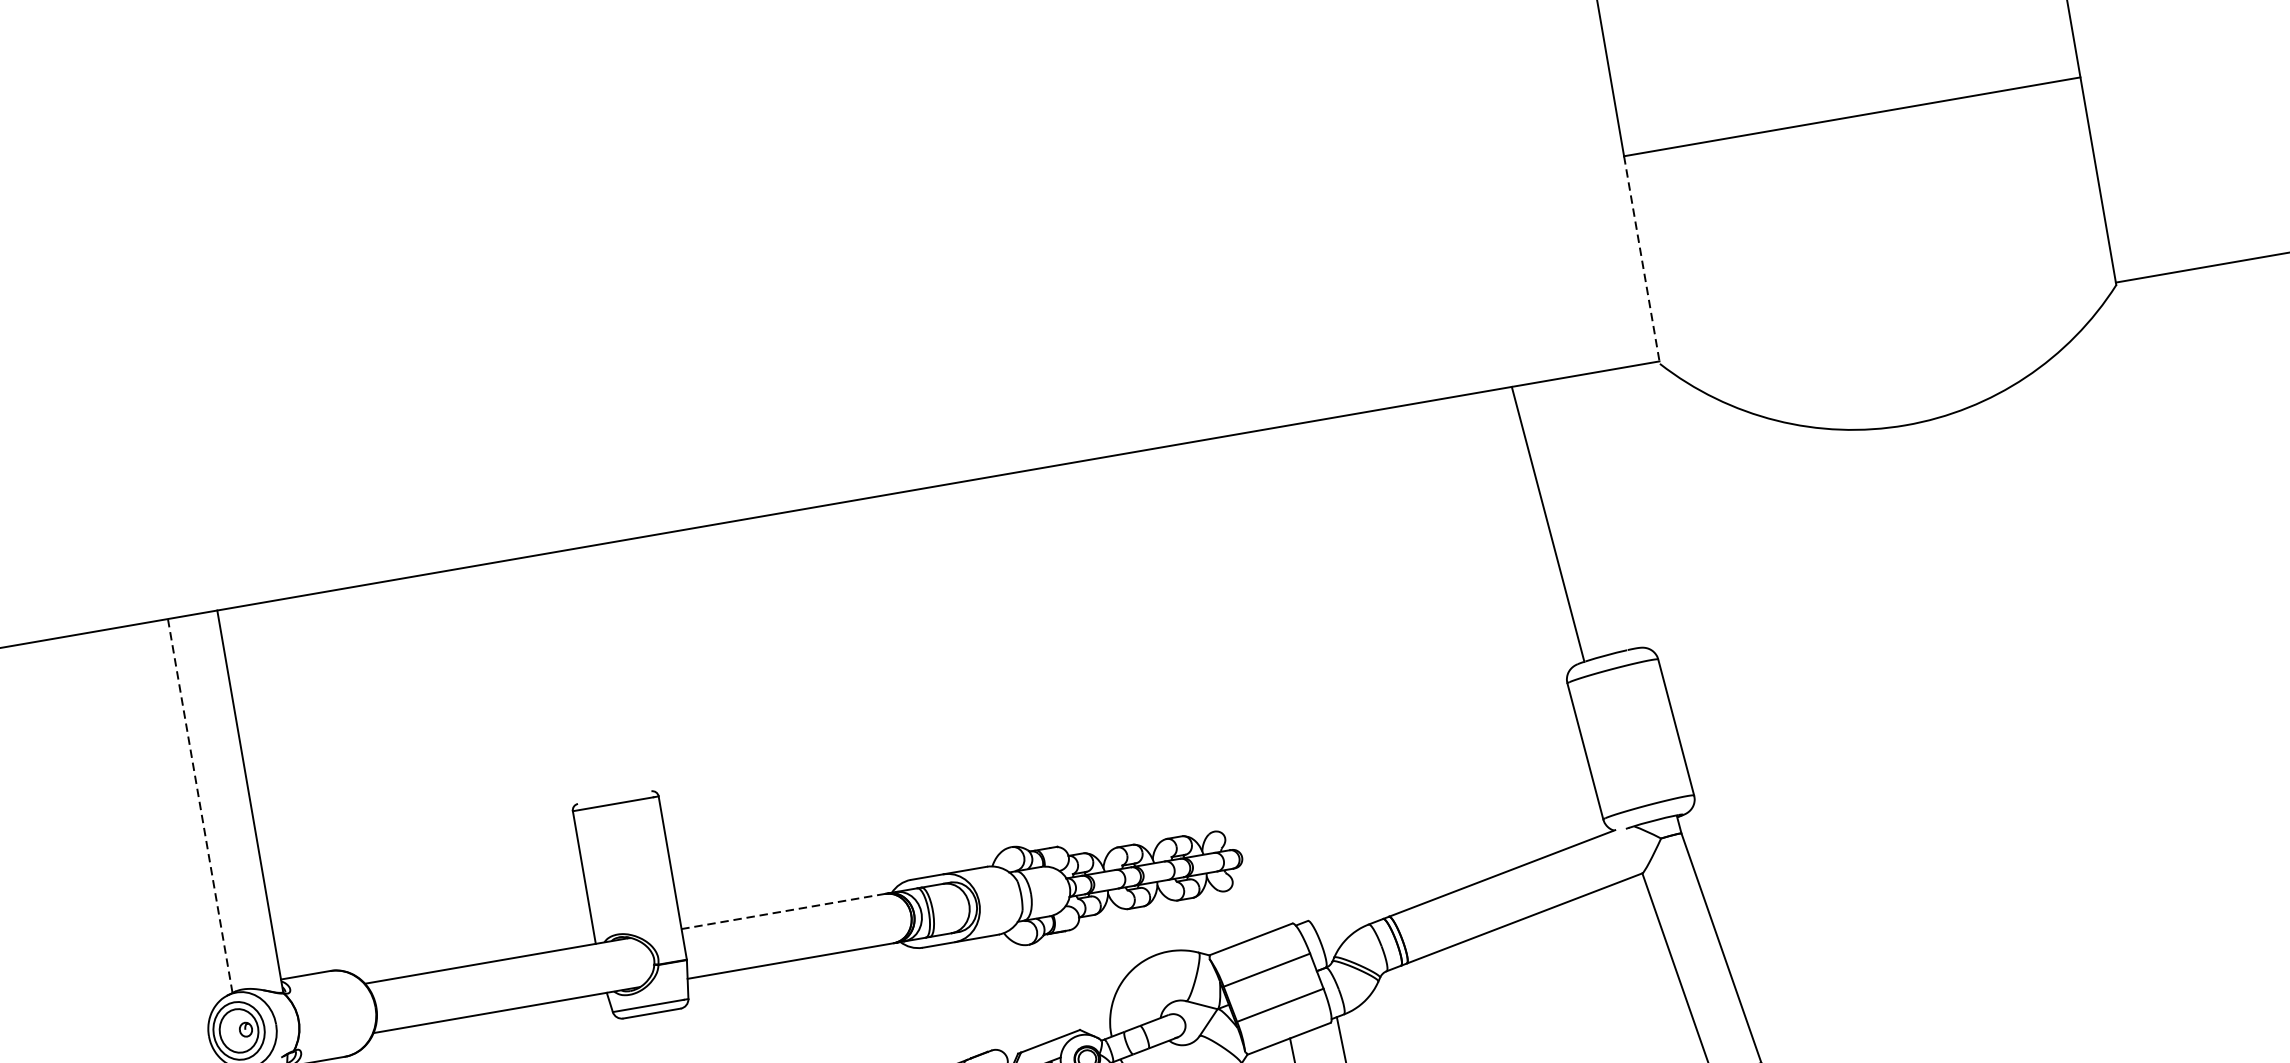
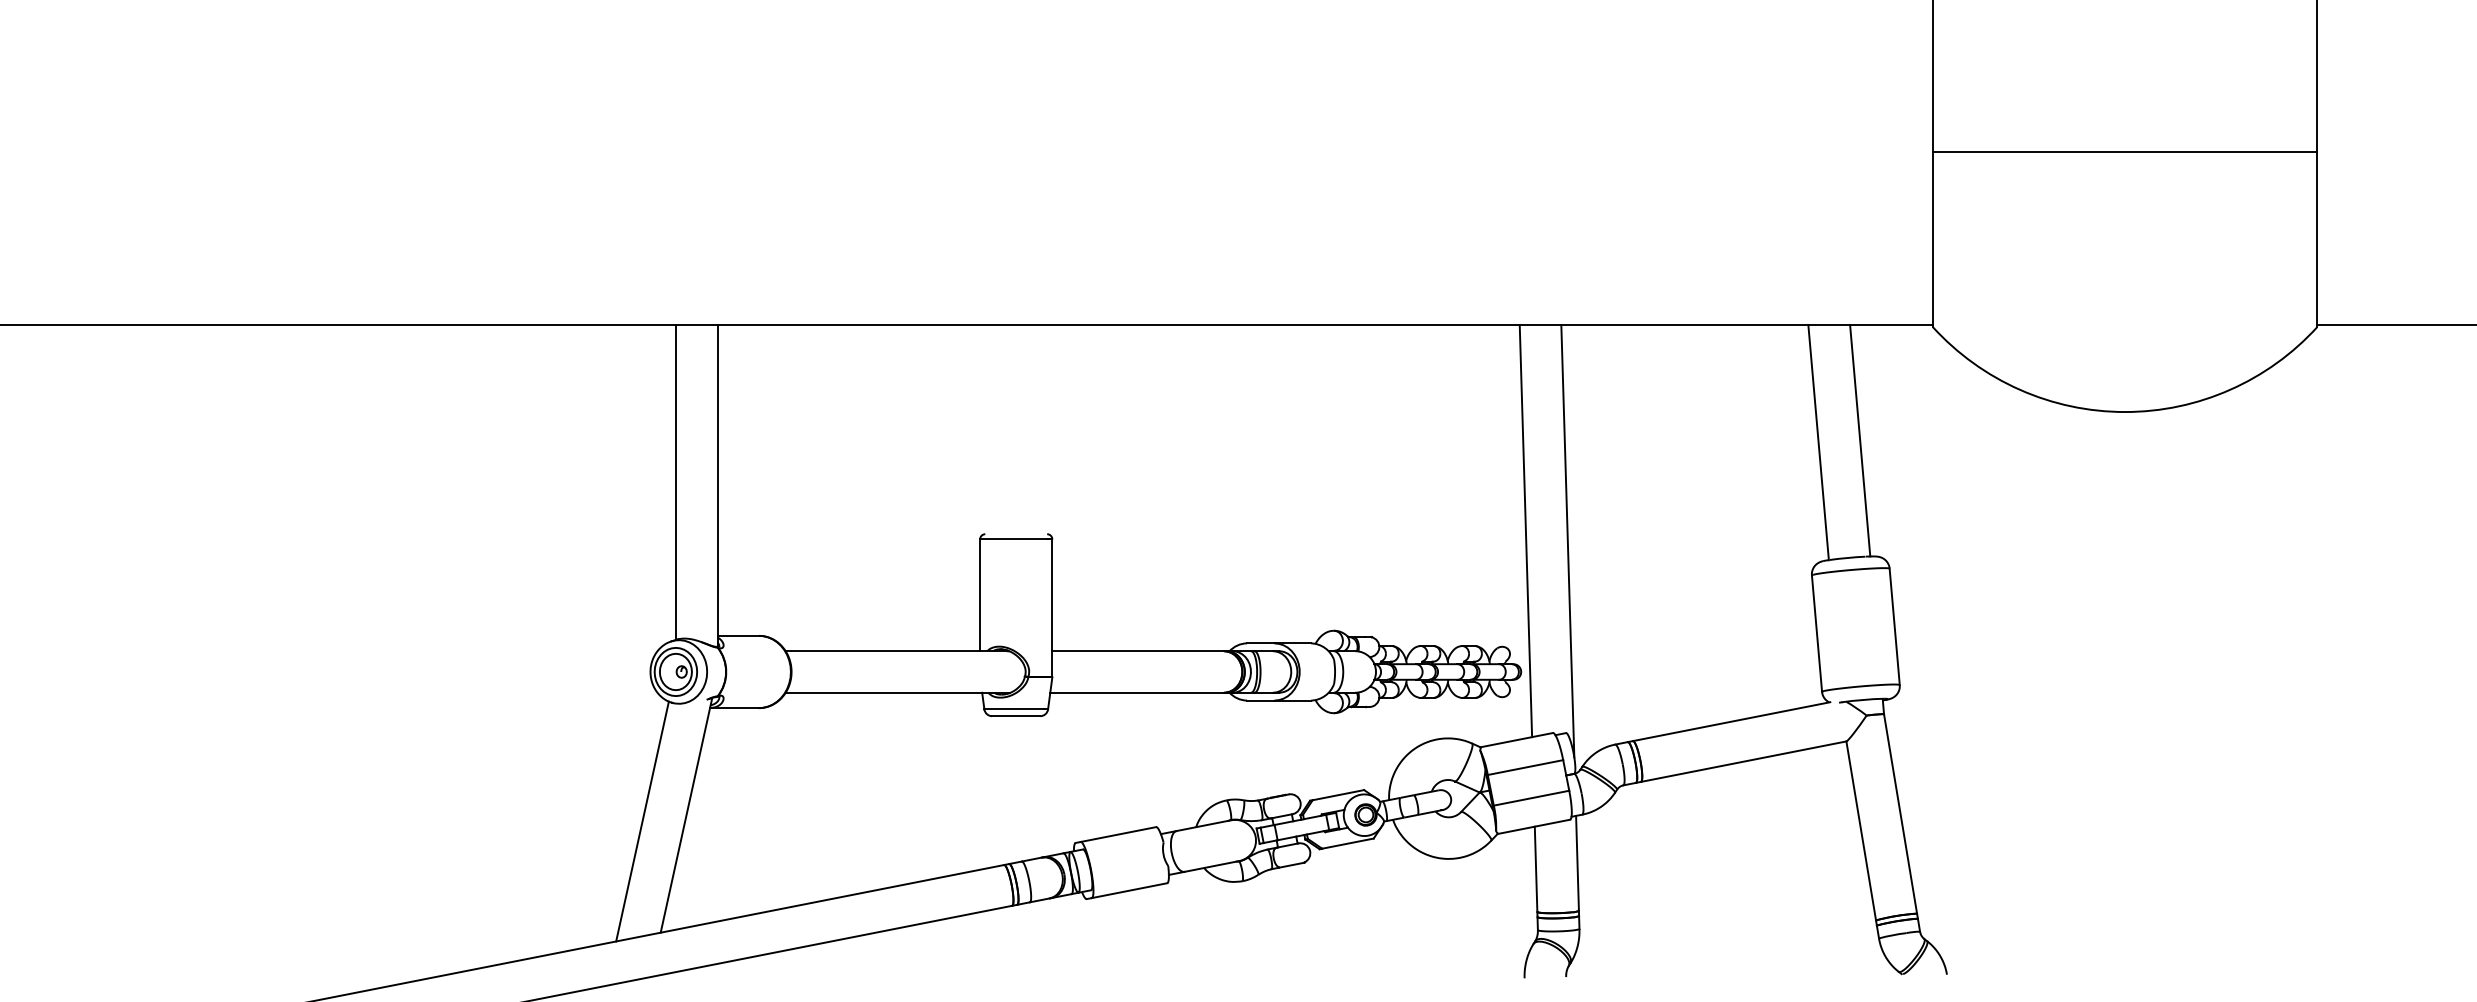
line: (1641, 261) -> (1932, 240), dashed -> solid
line: (1597, 513) -> (1860, 440), added
line: (1218, 688) -> (1525, 530), added
line: (1270, 692) -> (1567, 540), added
line: (199, 806) -> (675, 482), dashed -> solid
line: (783, 911) -> (1138, 651), dashed -> solid

